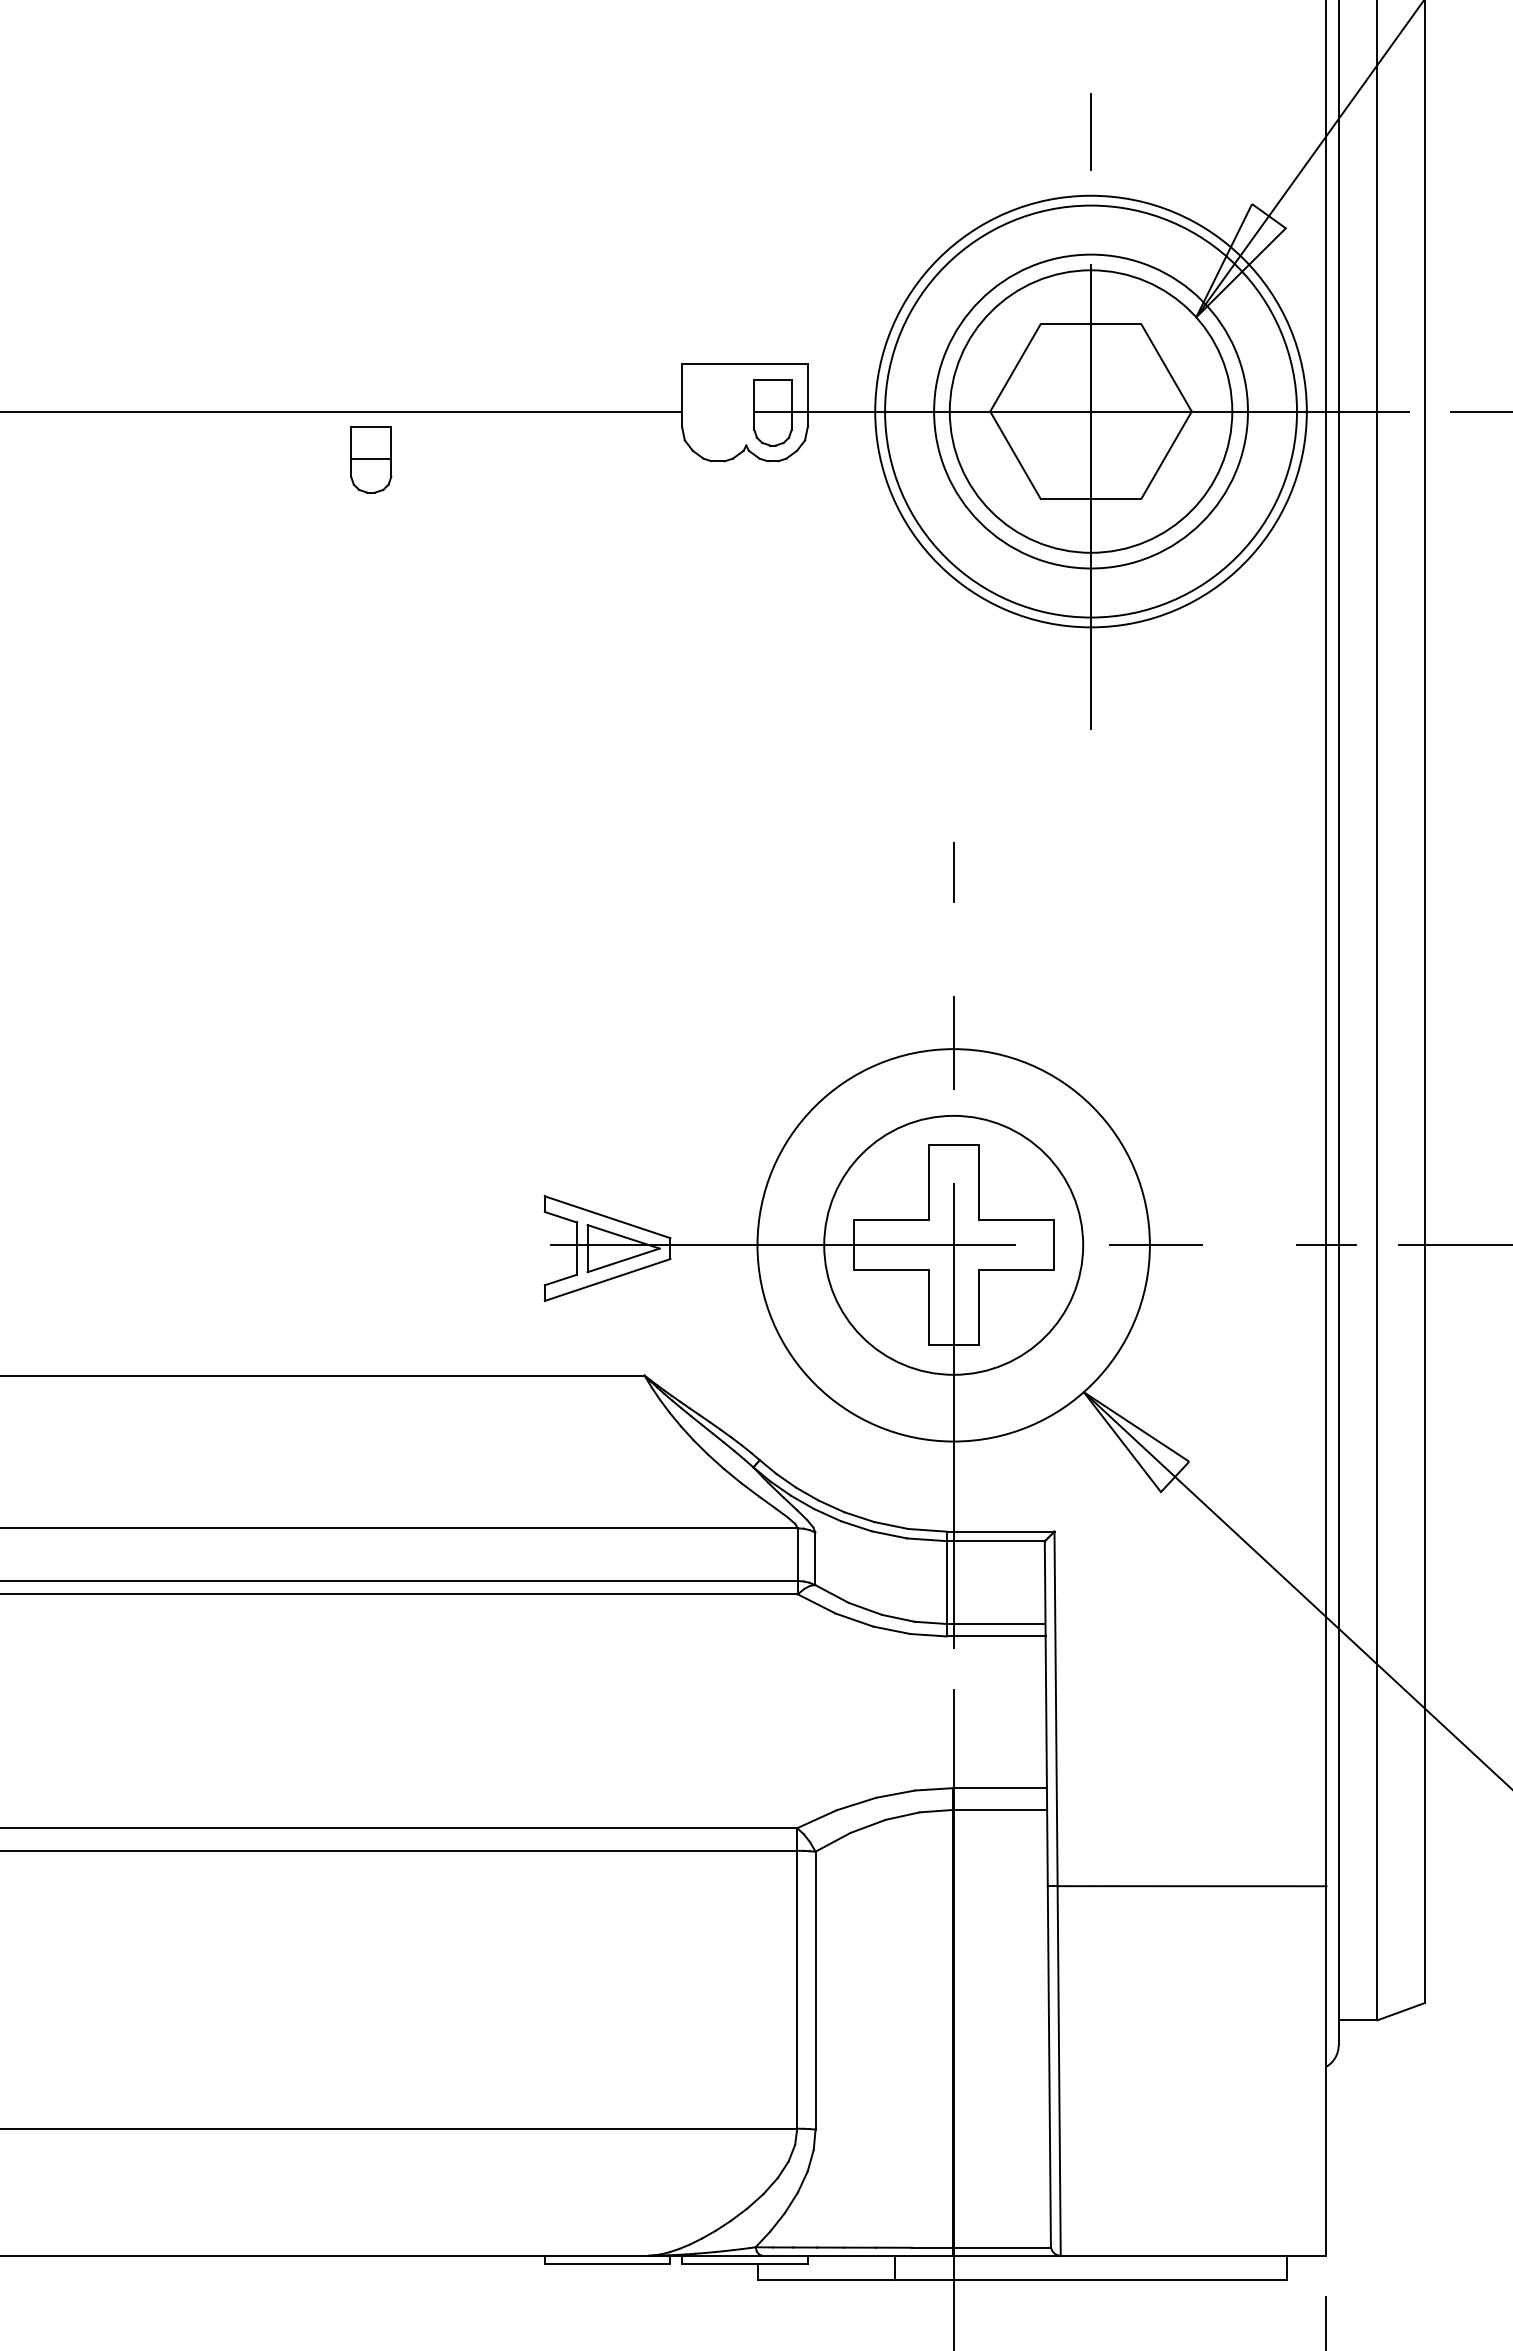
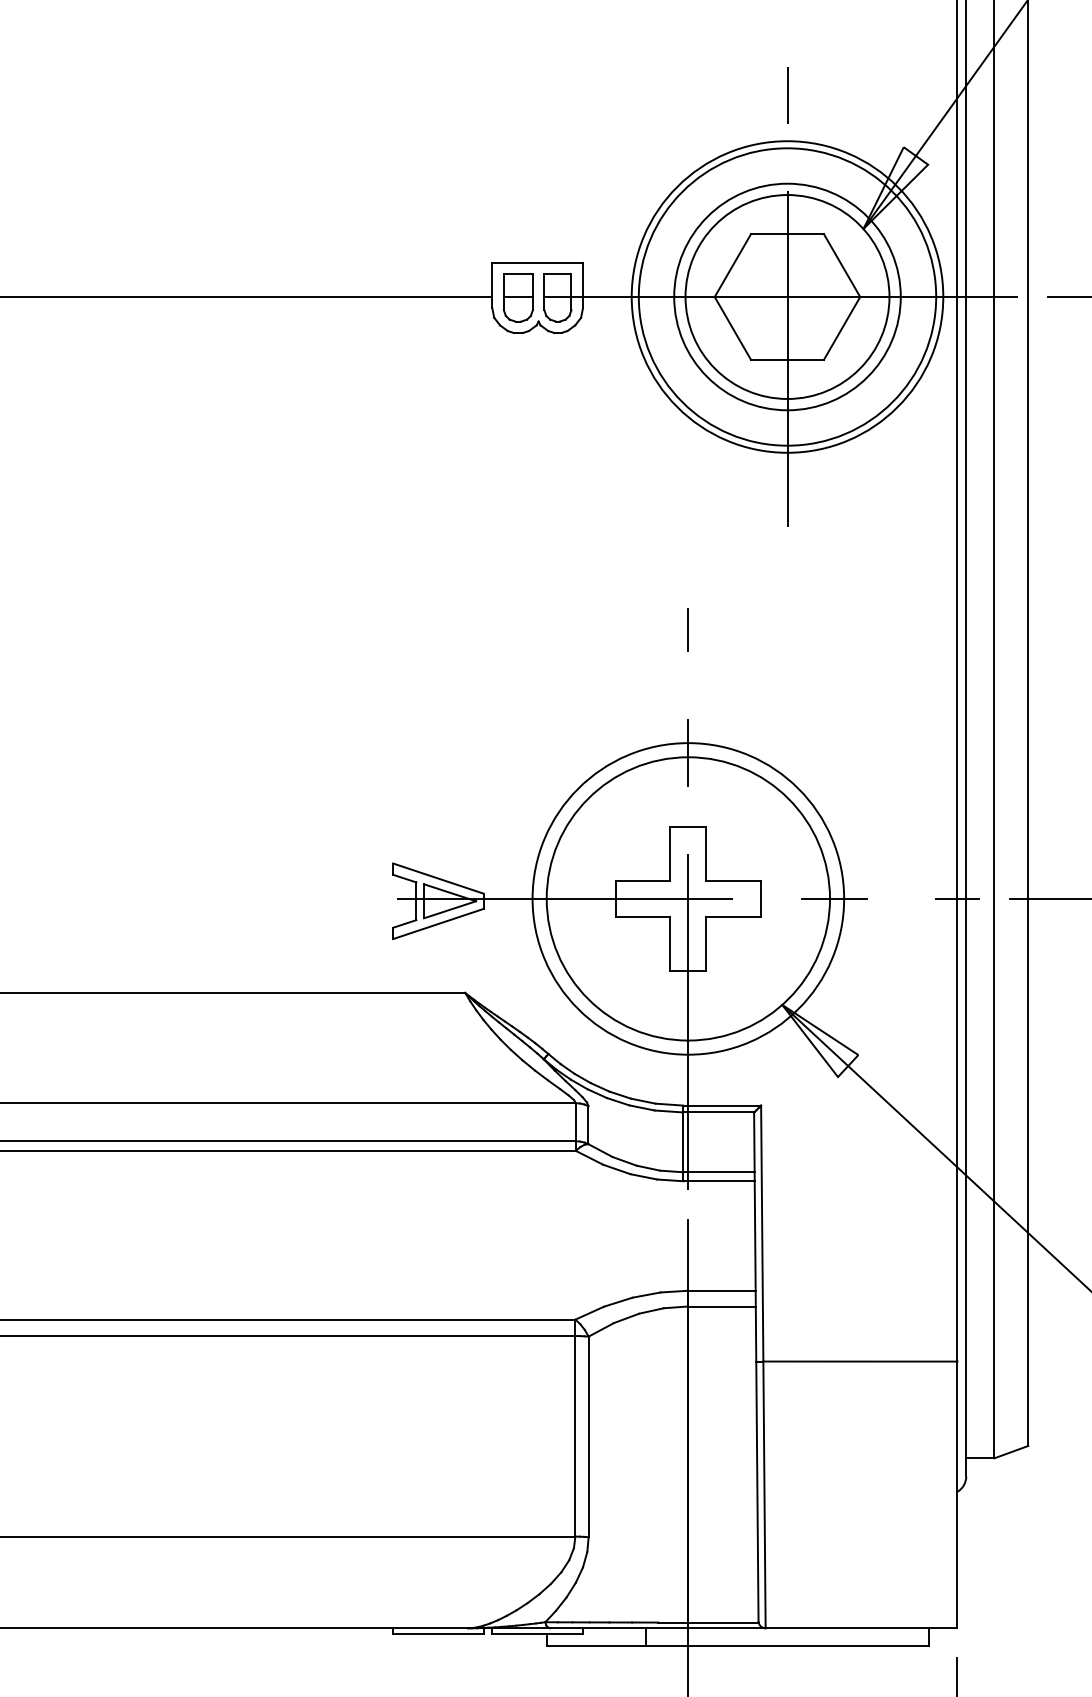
part: (371, 459) -> (518, 297), moved
circle: (953, 1245) -> (688, 899), size x1.67

